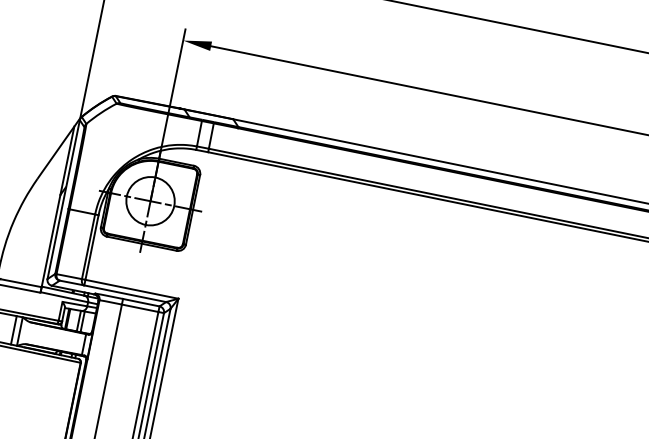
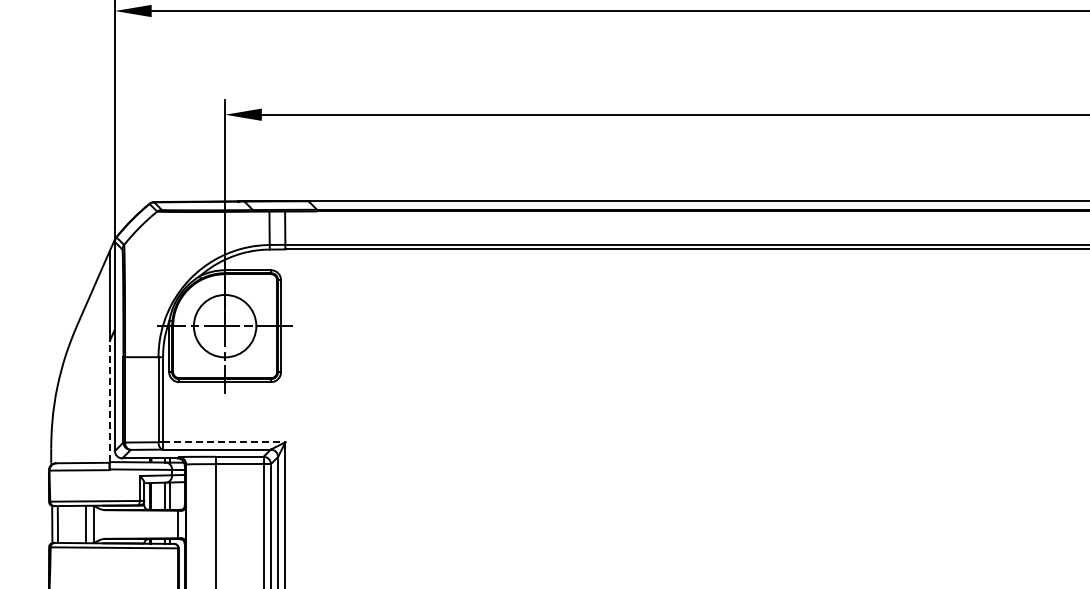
line: (51, 240) -> (109, 401), solid -> dashed
line: (132, 289) -> (224, 442), solid -> dashed

